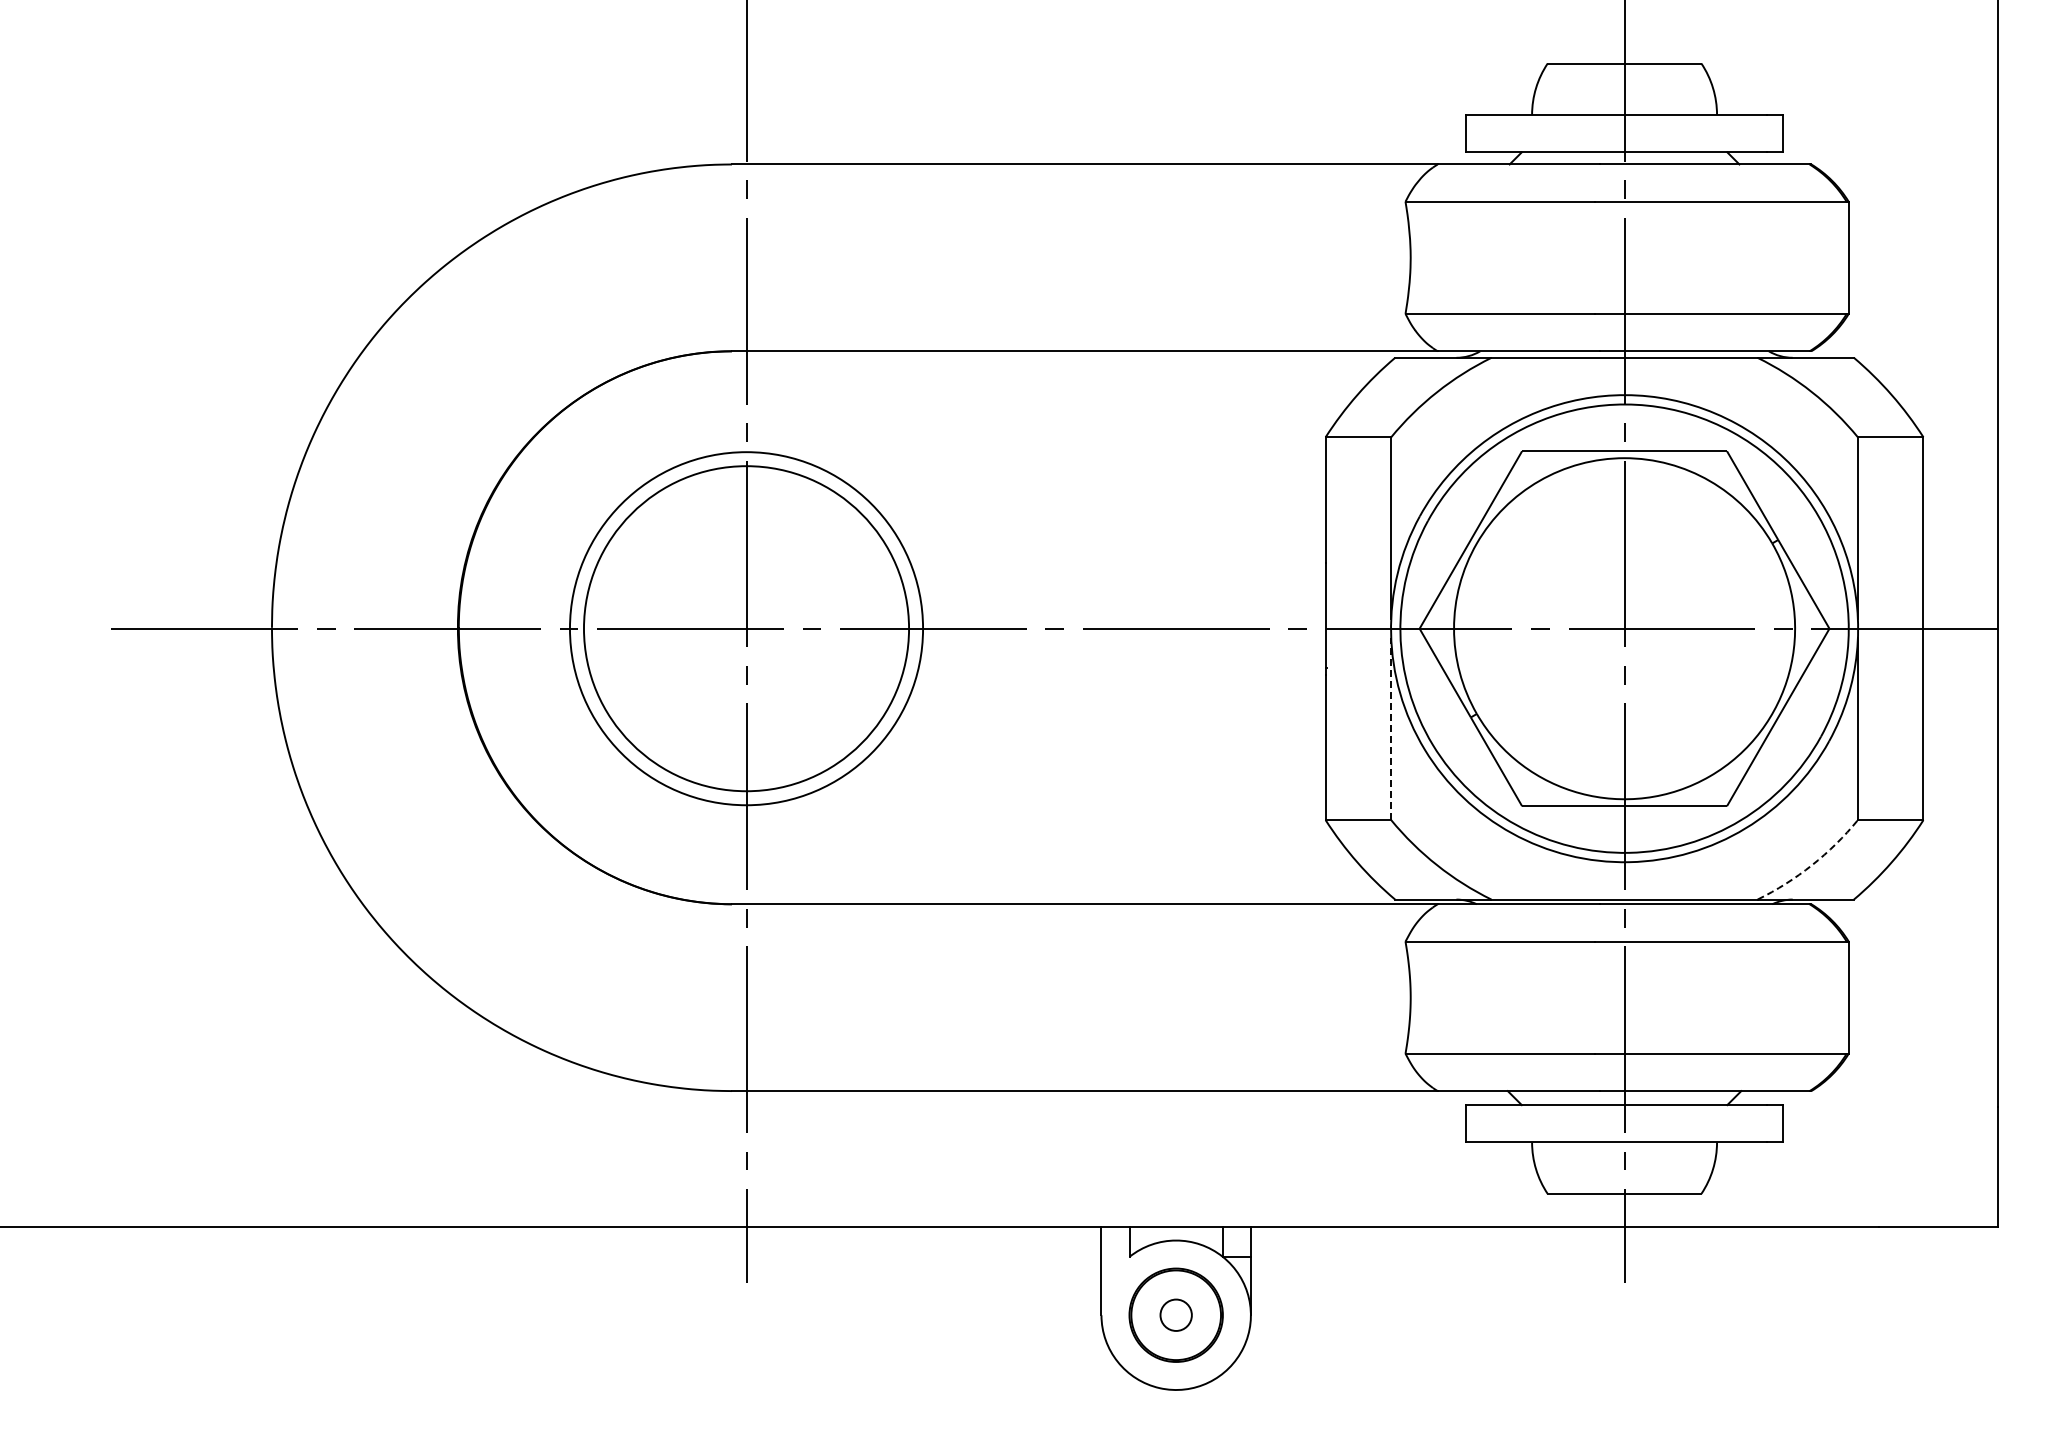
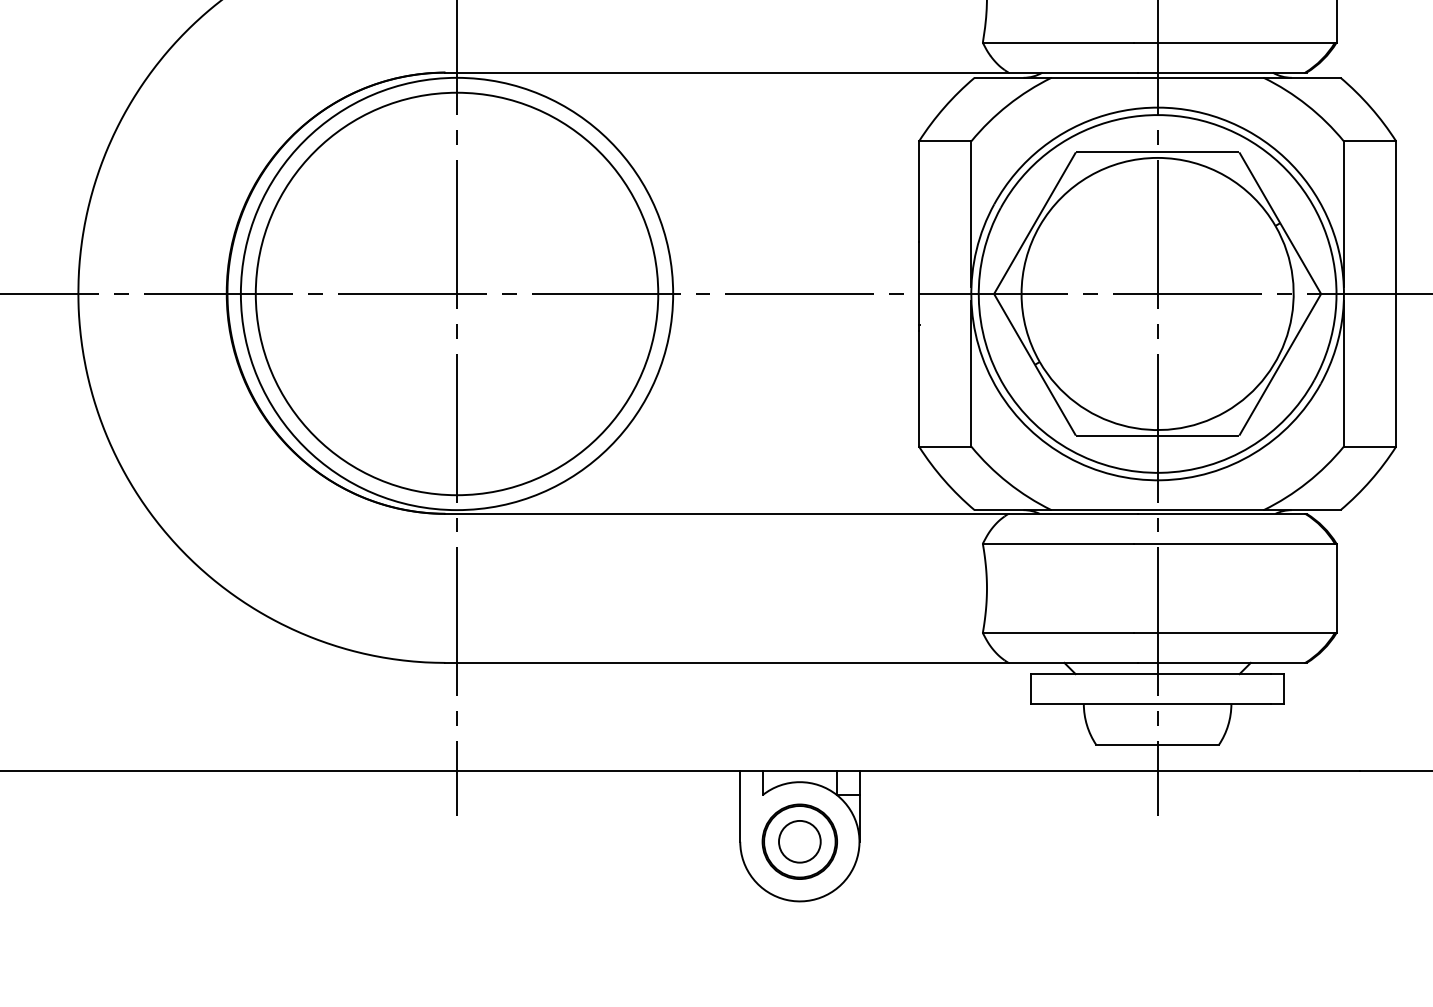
circle: (746, 628) -> (457, 293), size x1.43
circle: (746, 628) -> (457, 293), size x1.67
line: (1391, 728) -> (971, 373), dashed -> solid
arc: (1812, 865) -> (1307, 482), dashed -> solid
circle: (1176, 1315) -> (800, 841), size x1.67

